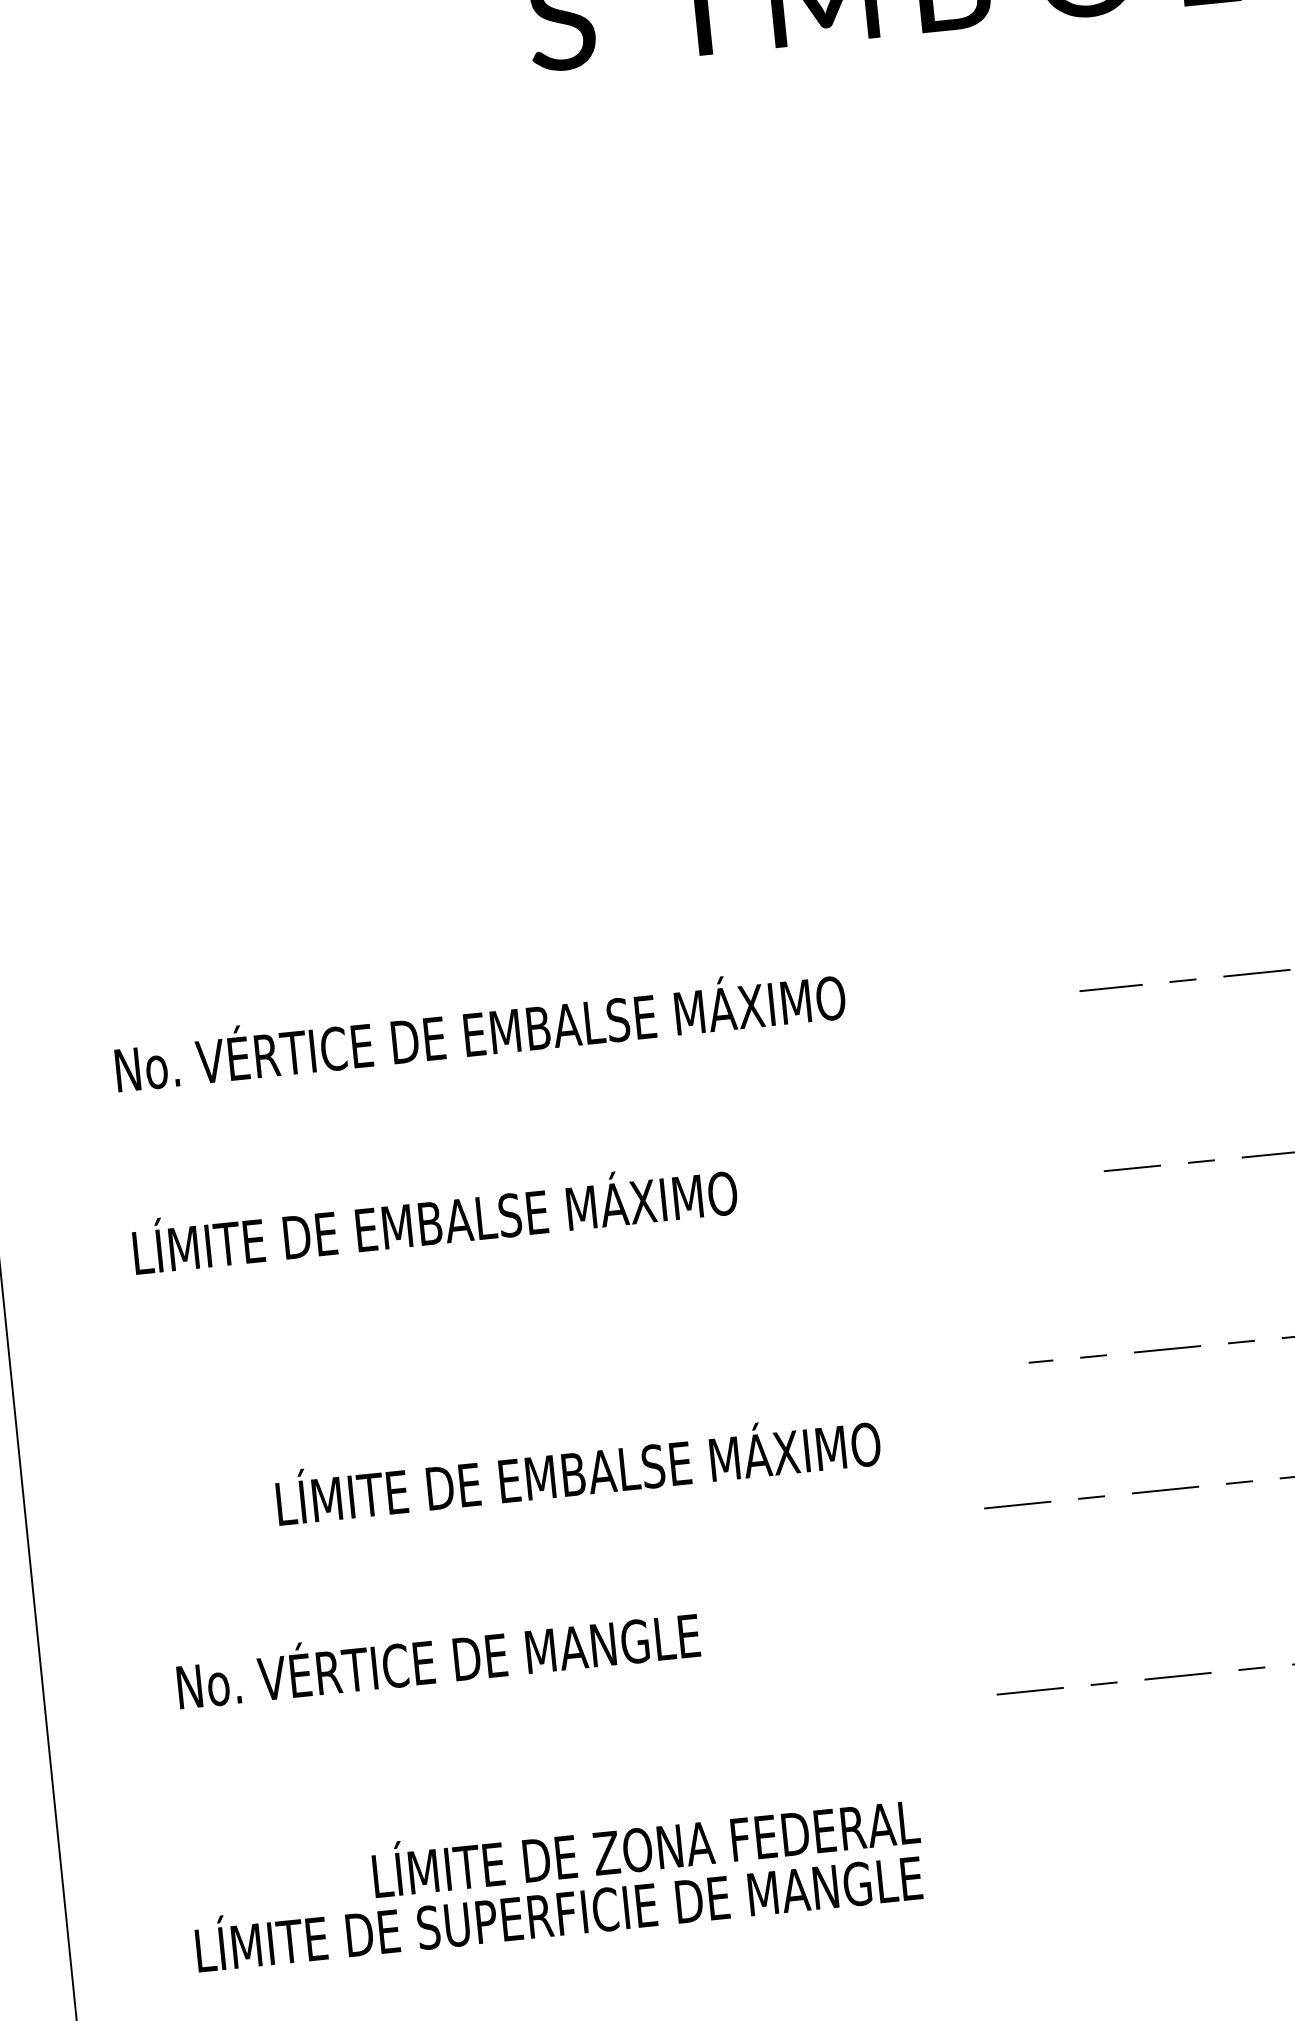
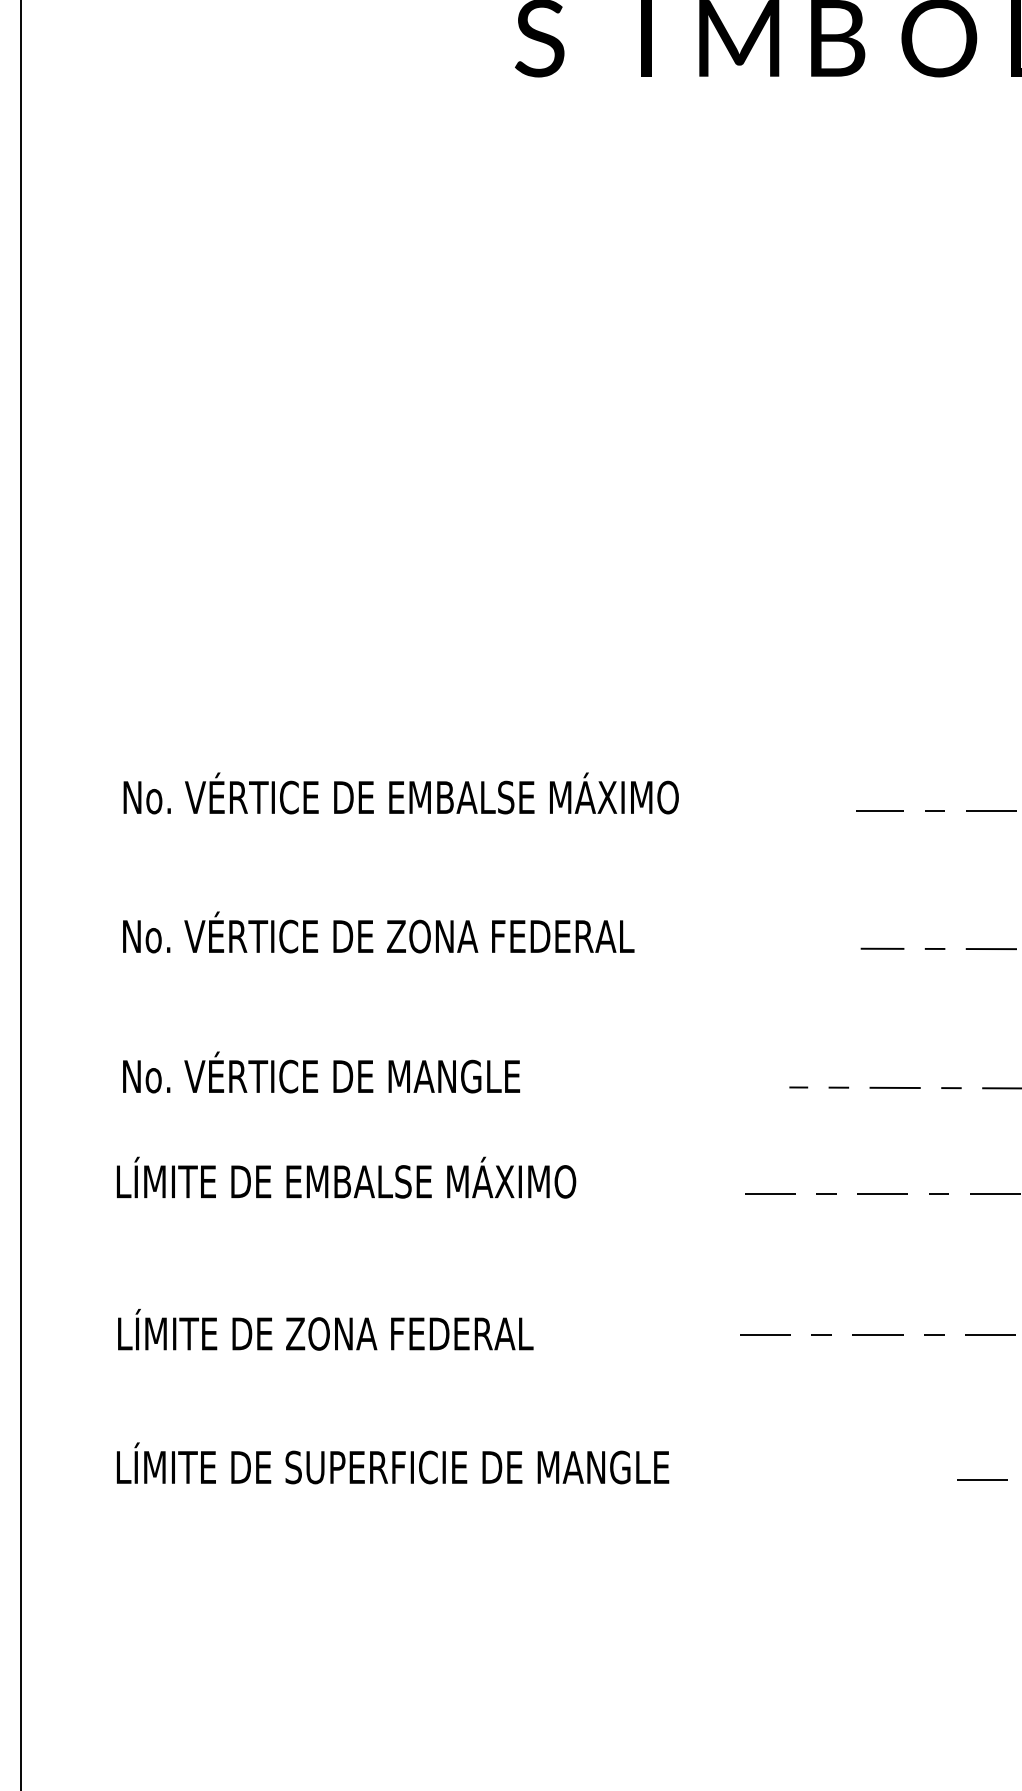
text: (471, 1213) -> (380, 932), LÍMITE DE EMBALSE MÁXIMO -> No. VÉRTICE DE ZONA FEDERAL
text: (578, 1468) -> (346, 1177), moved
text: (438, 1656) -> (321, 1072), moved
text: (645, 1843) -> (325, 1329), moved

